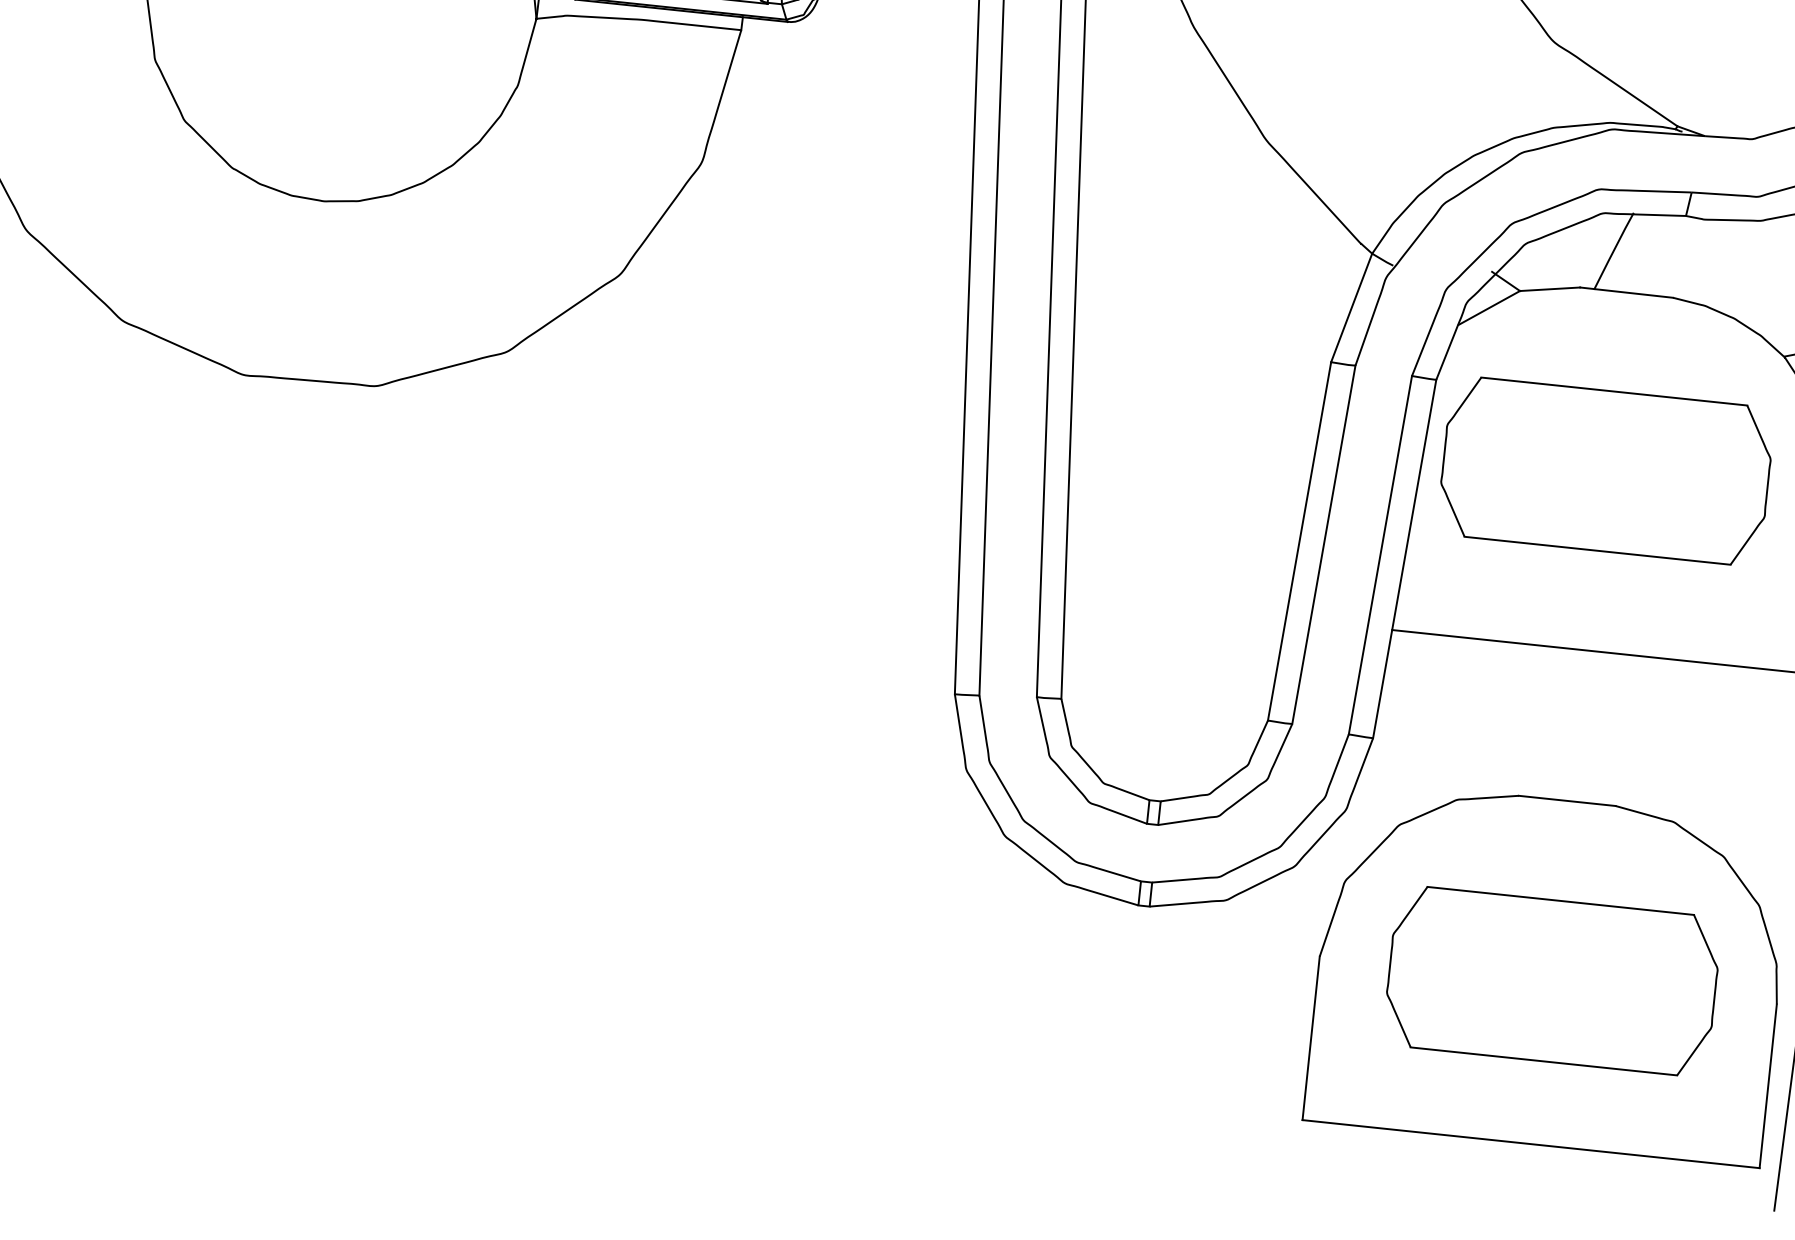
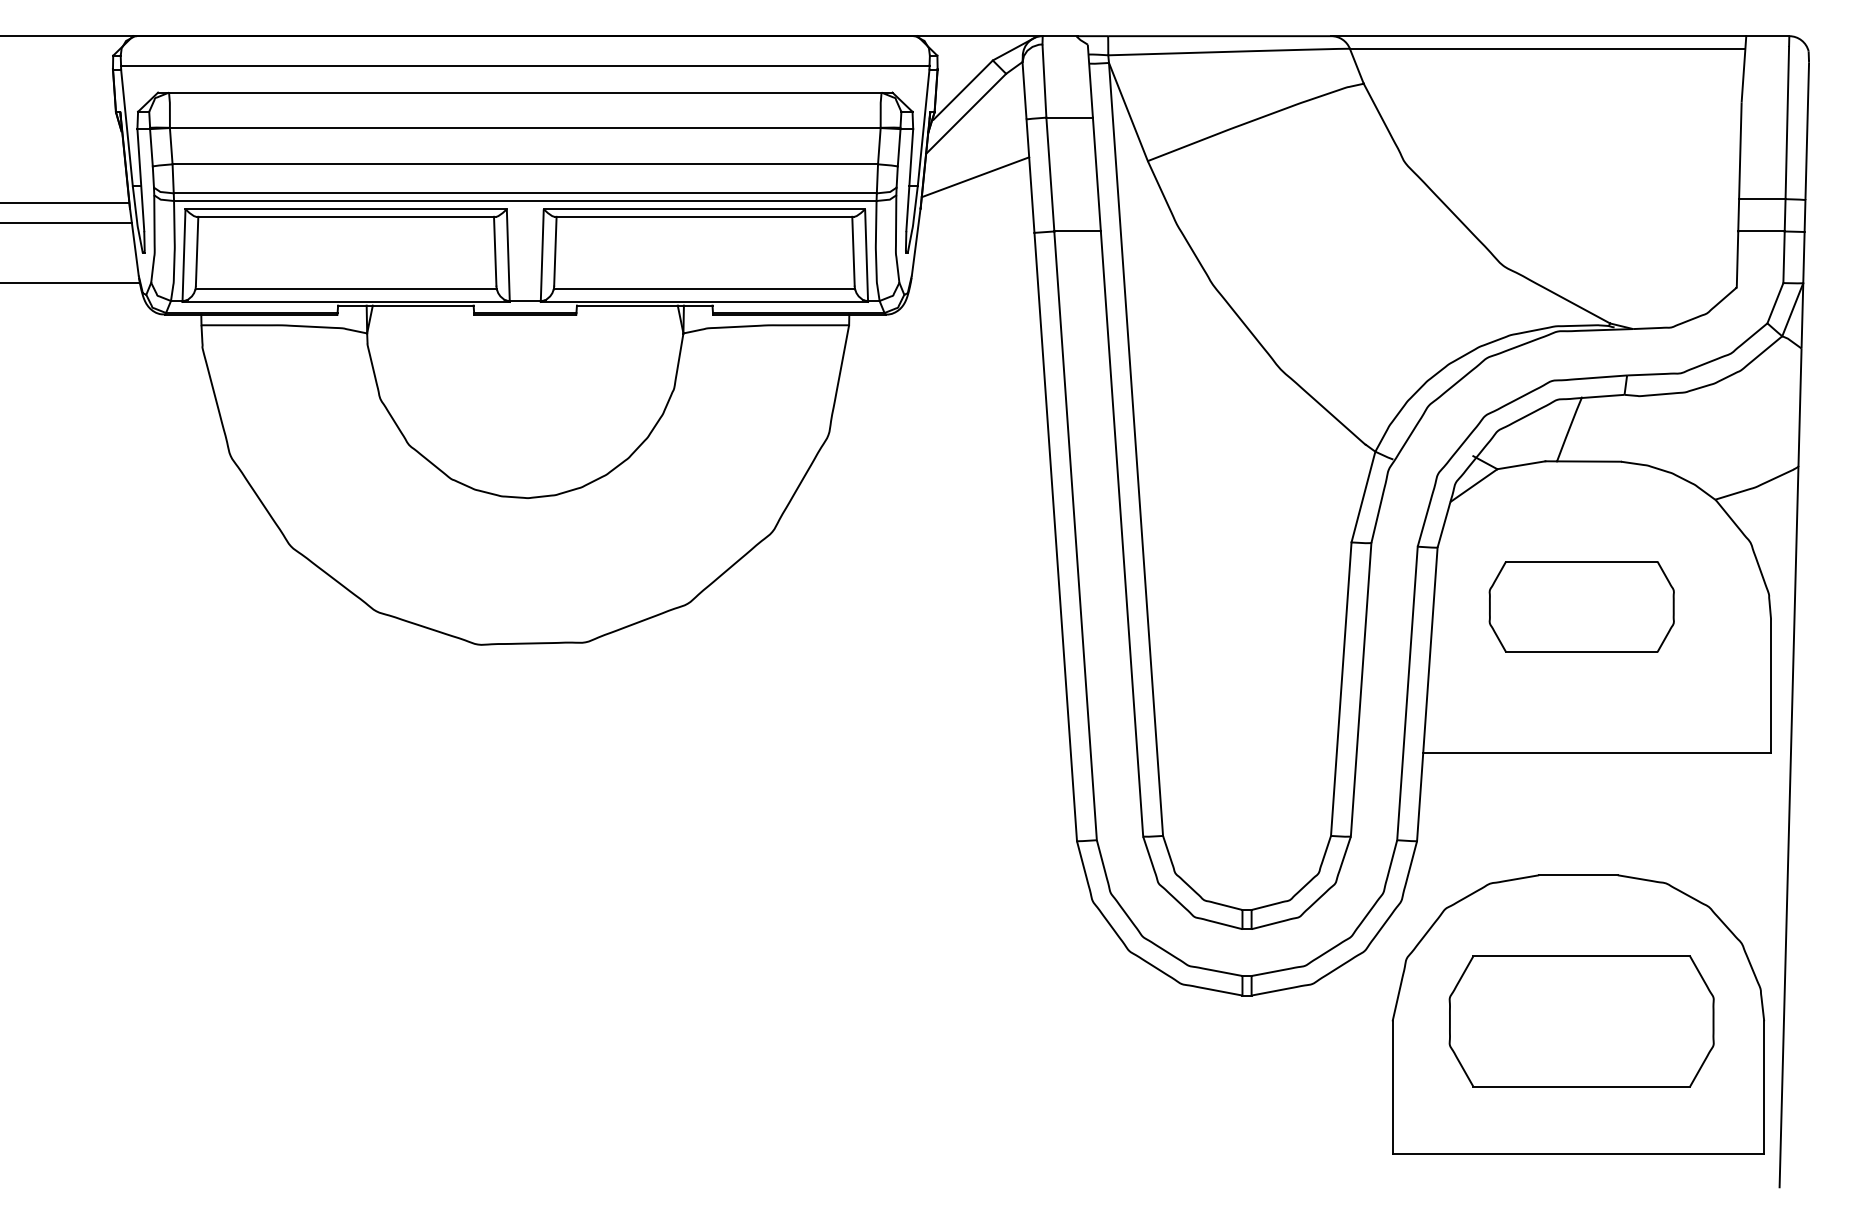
part: (1605, 470) -> (1581, 606), size x0.7

